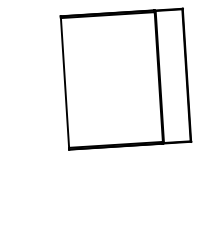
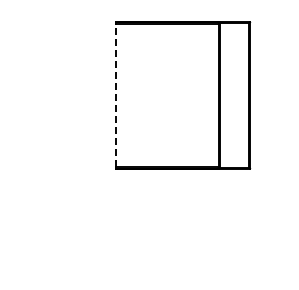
line: (64, 82) -> (115, 95), solid -> dashed

